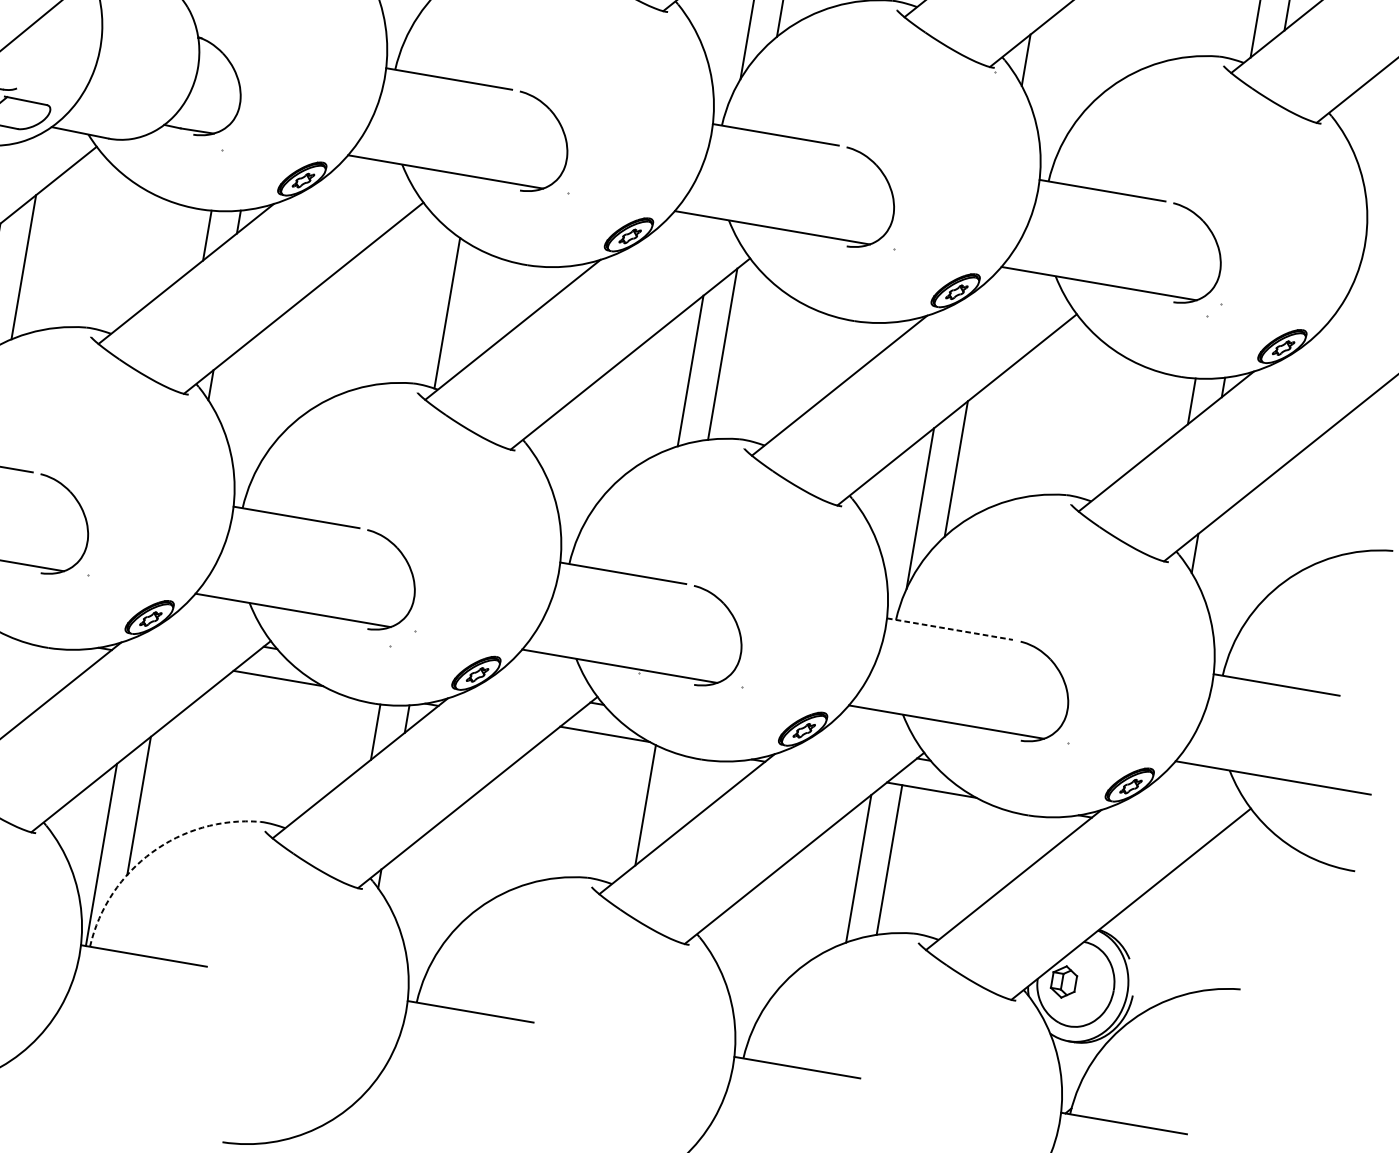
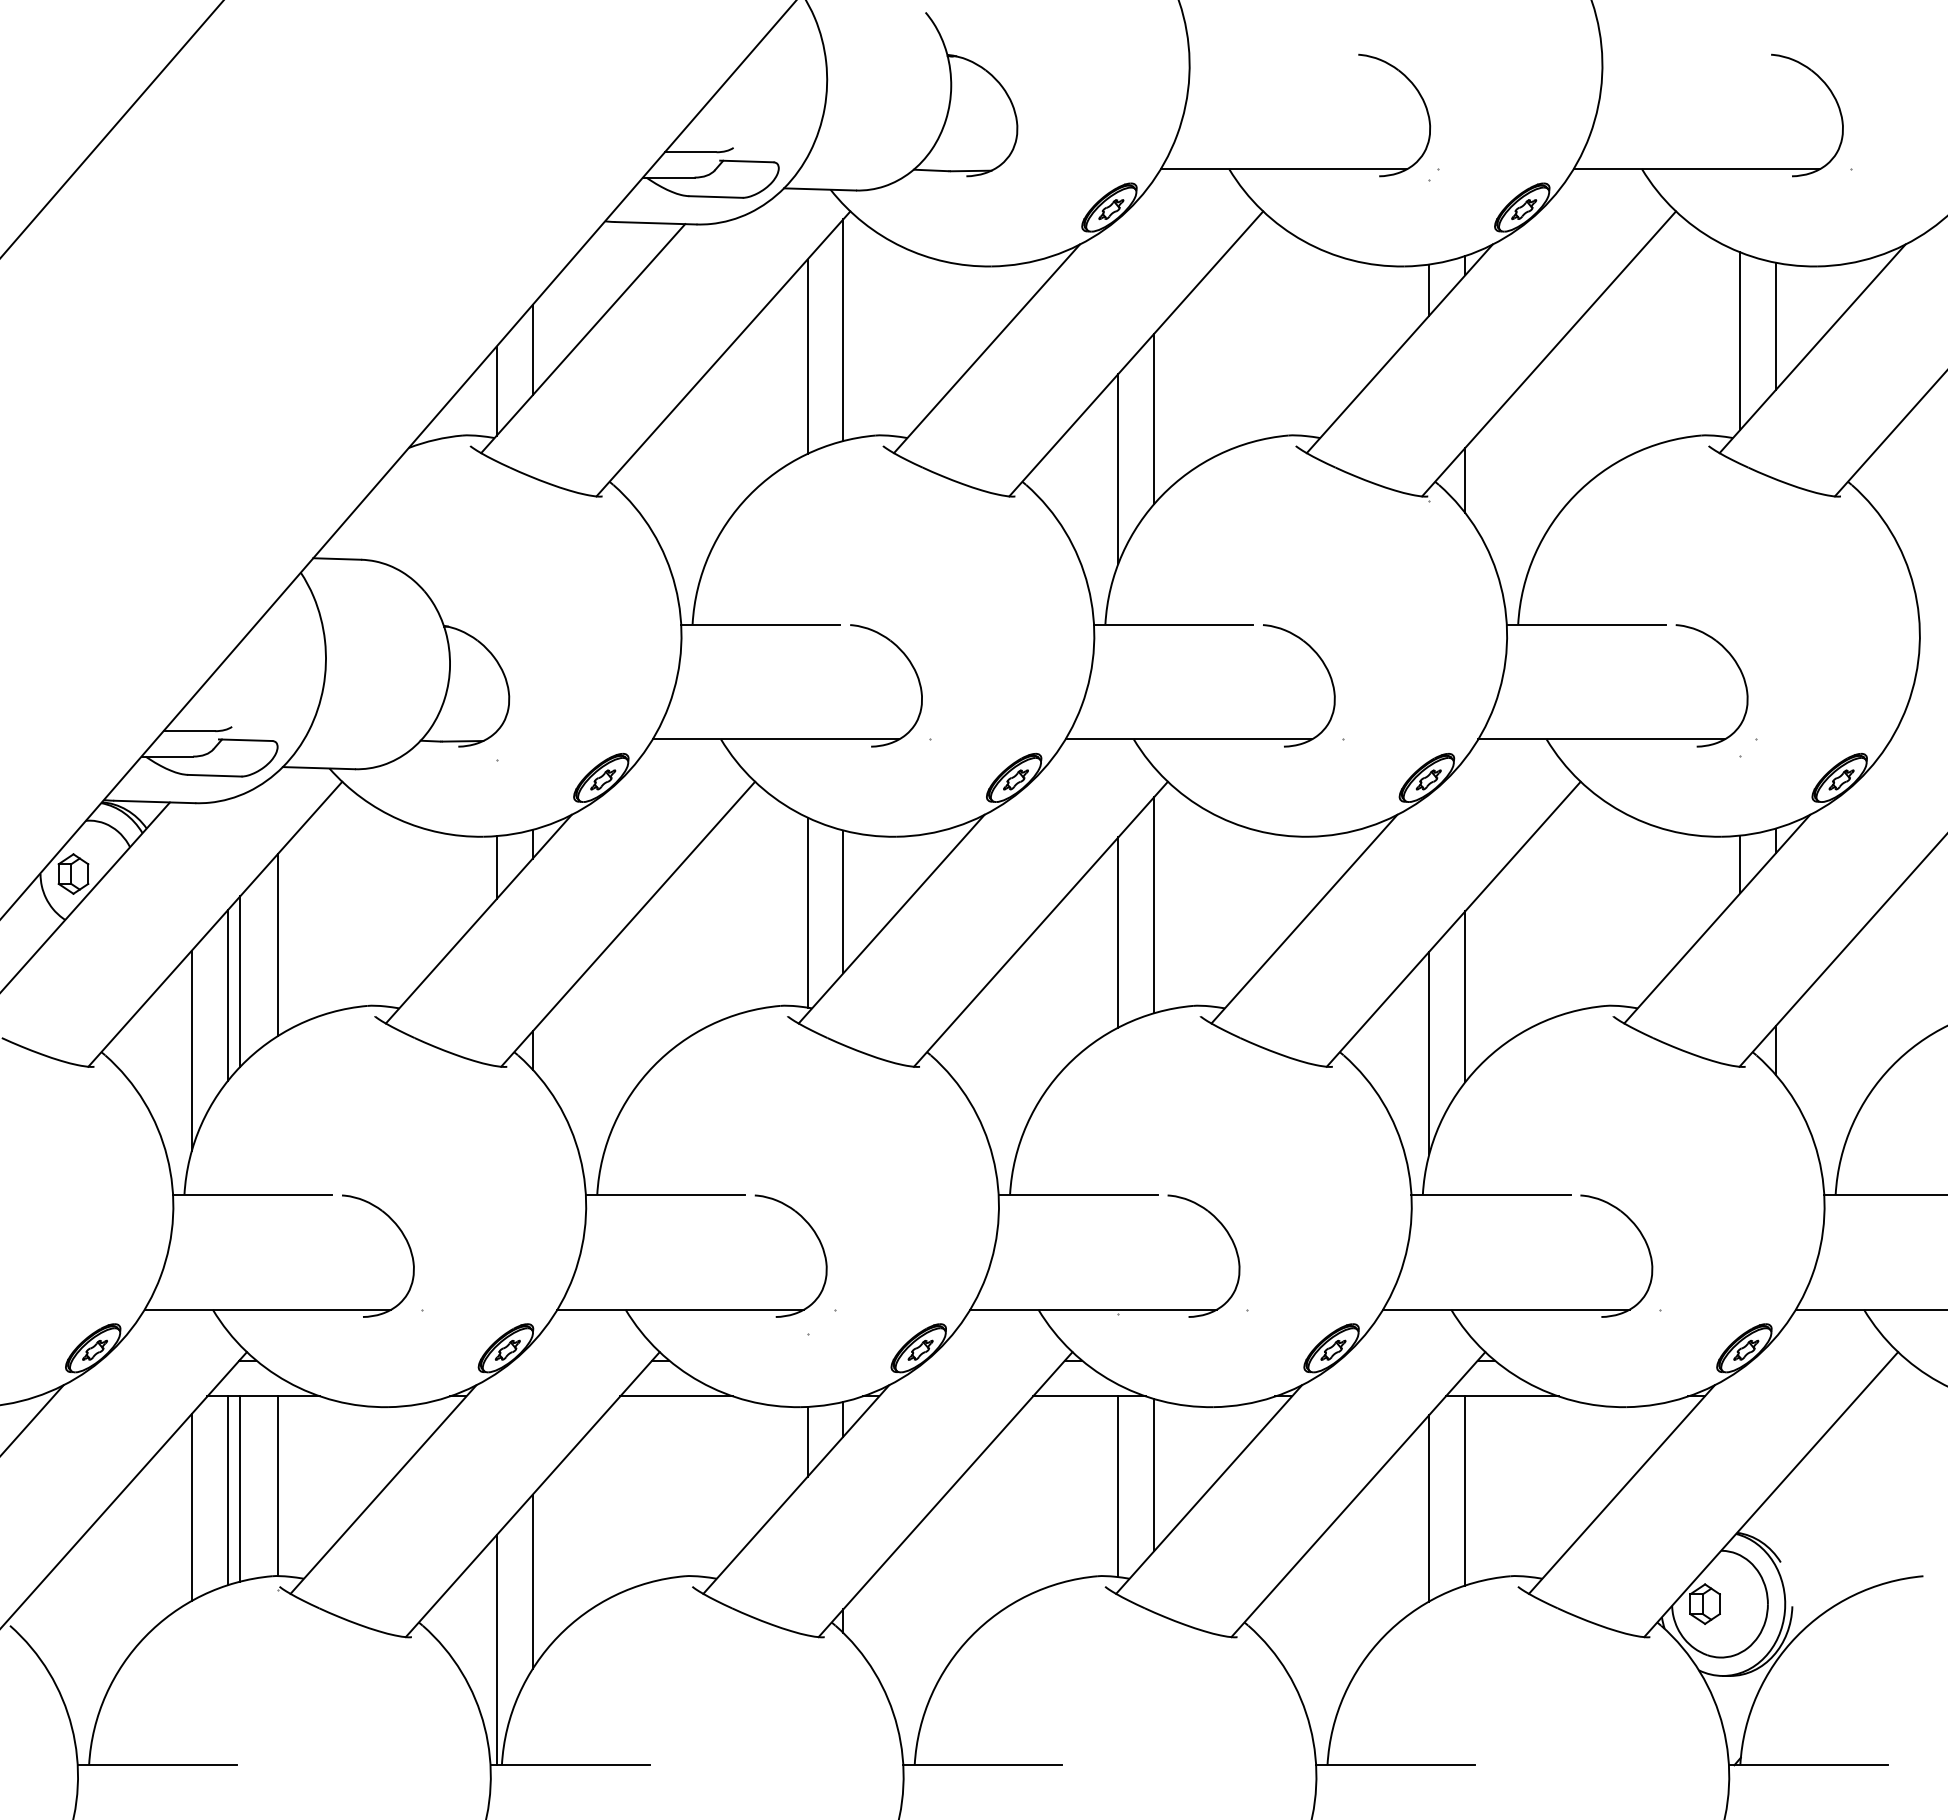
line: (477, 309) -> (843, 901), added
line: (949, 628) -> (1490, 1194), dashed -> solid
line: (615, 809) -> (1118, 1486), added
arc: (152, 852) -> (558, 1636), dashed -> solid

